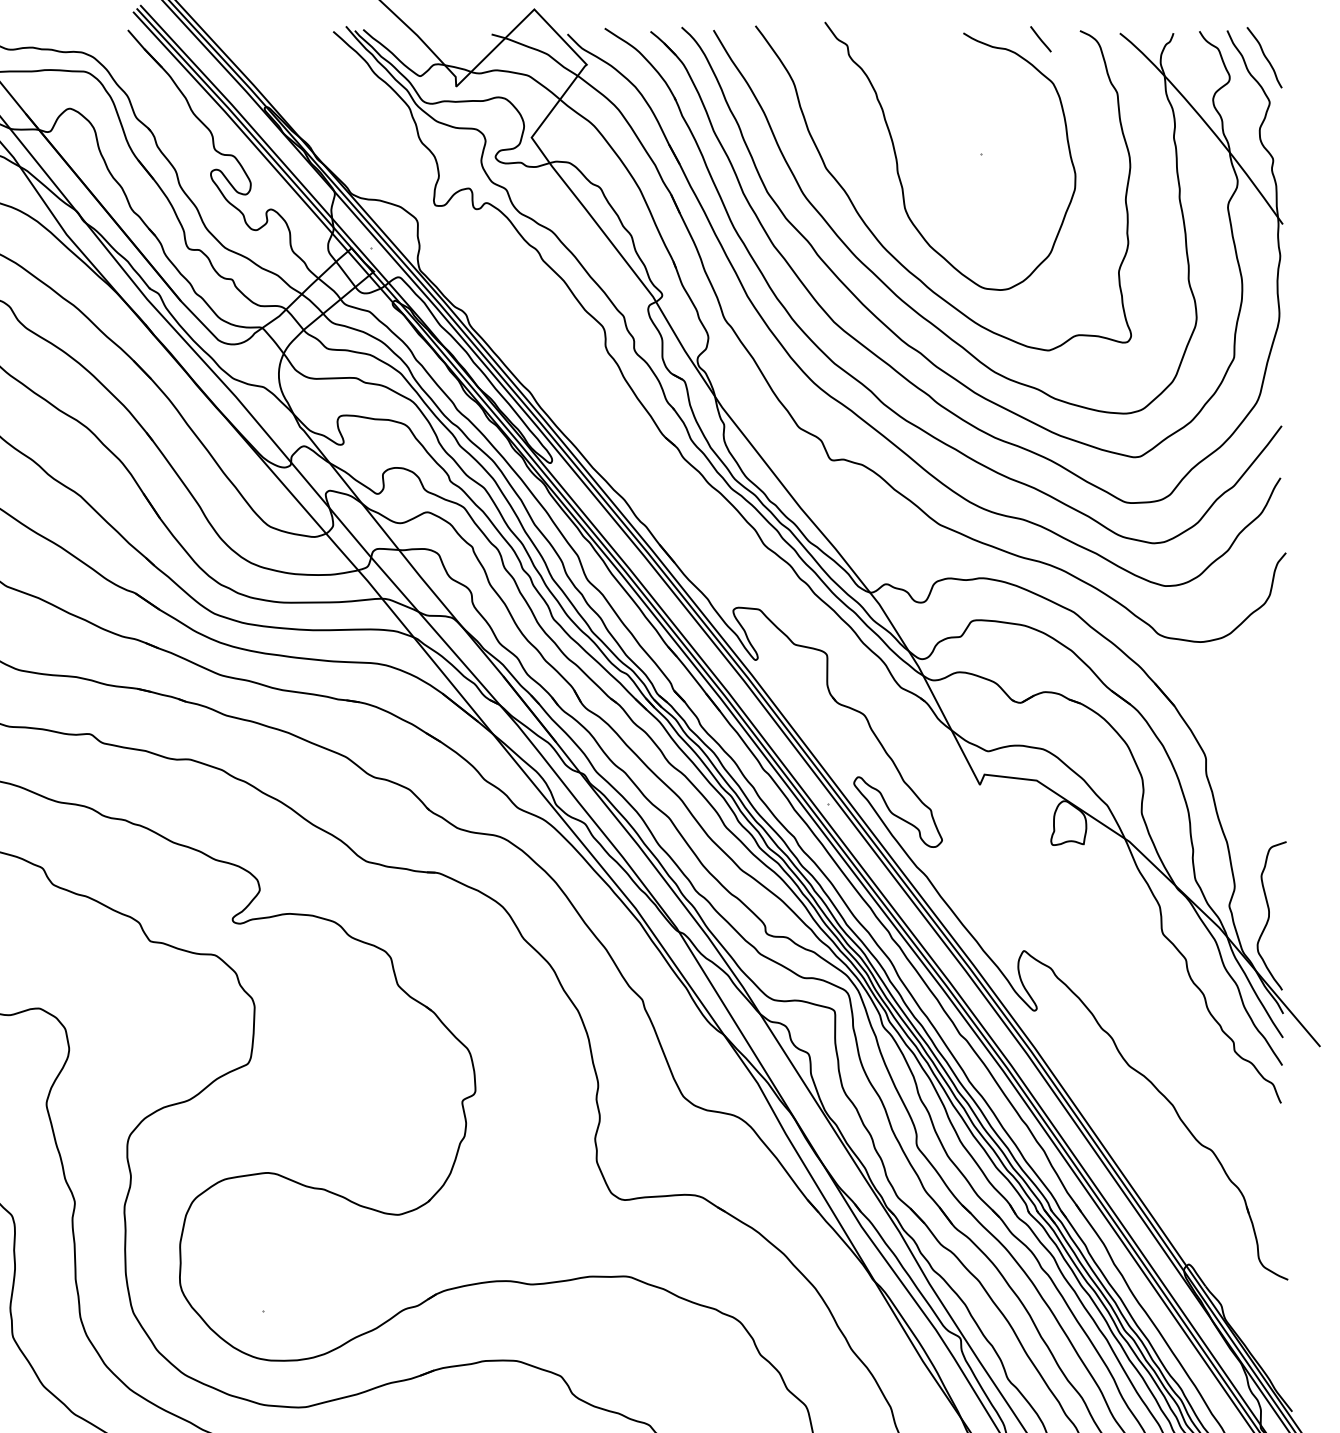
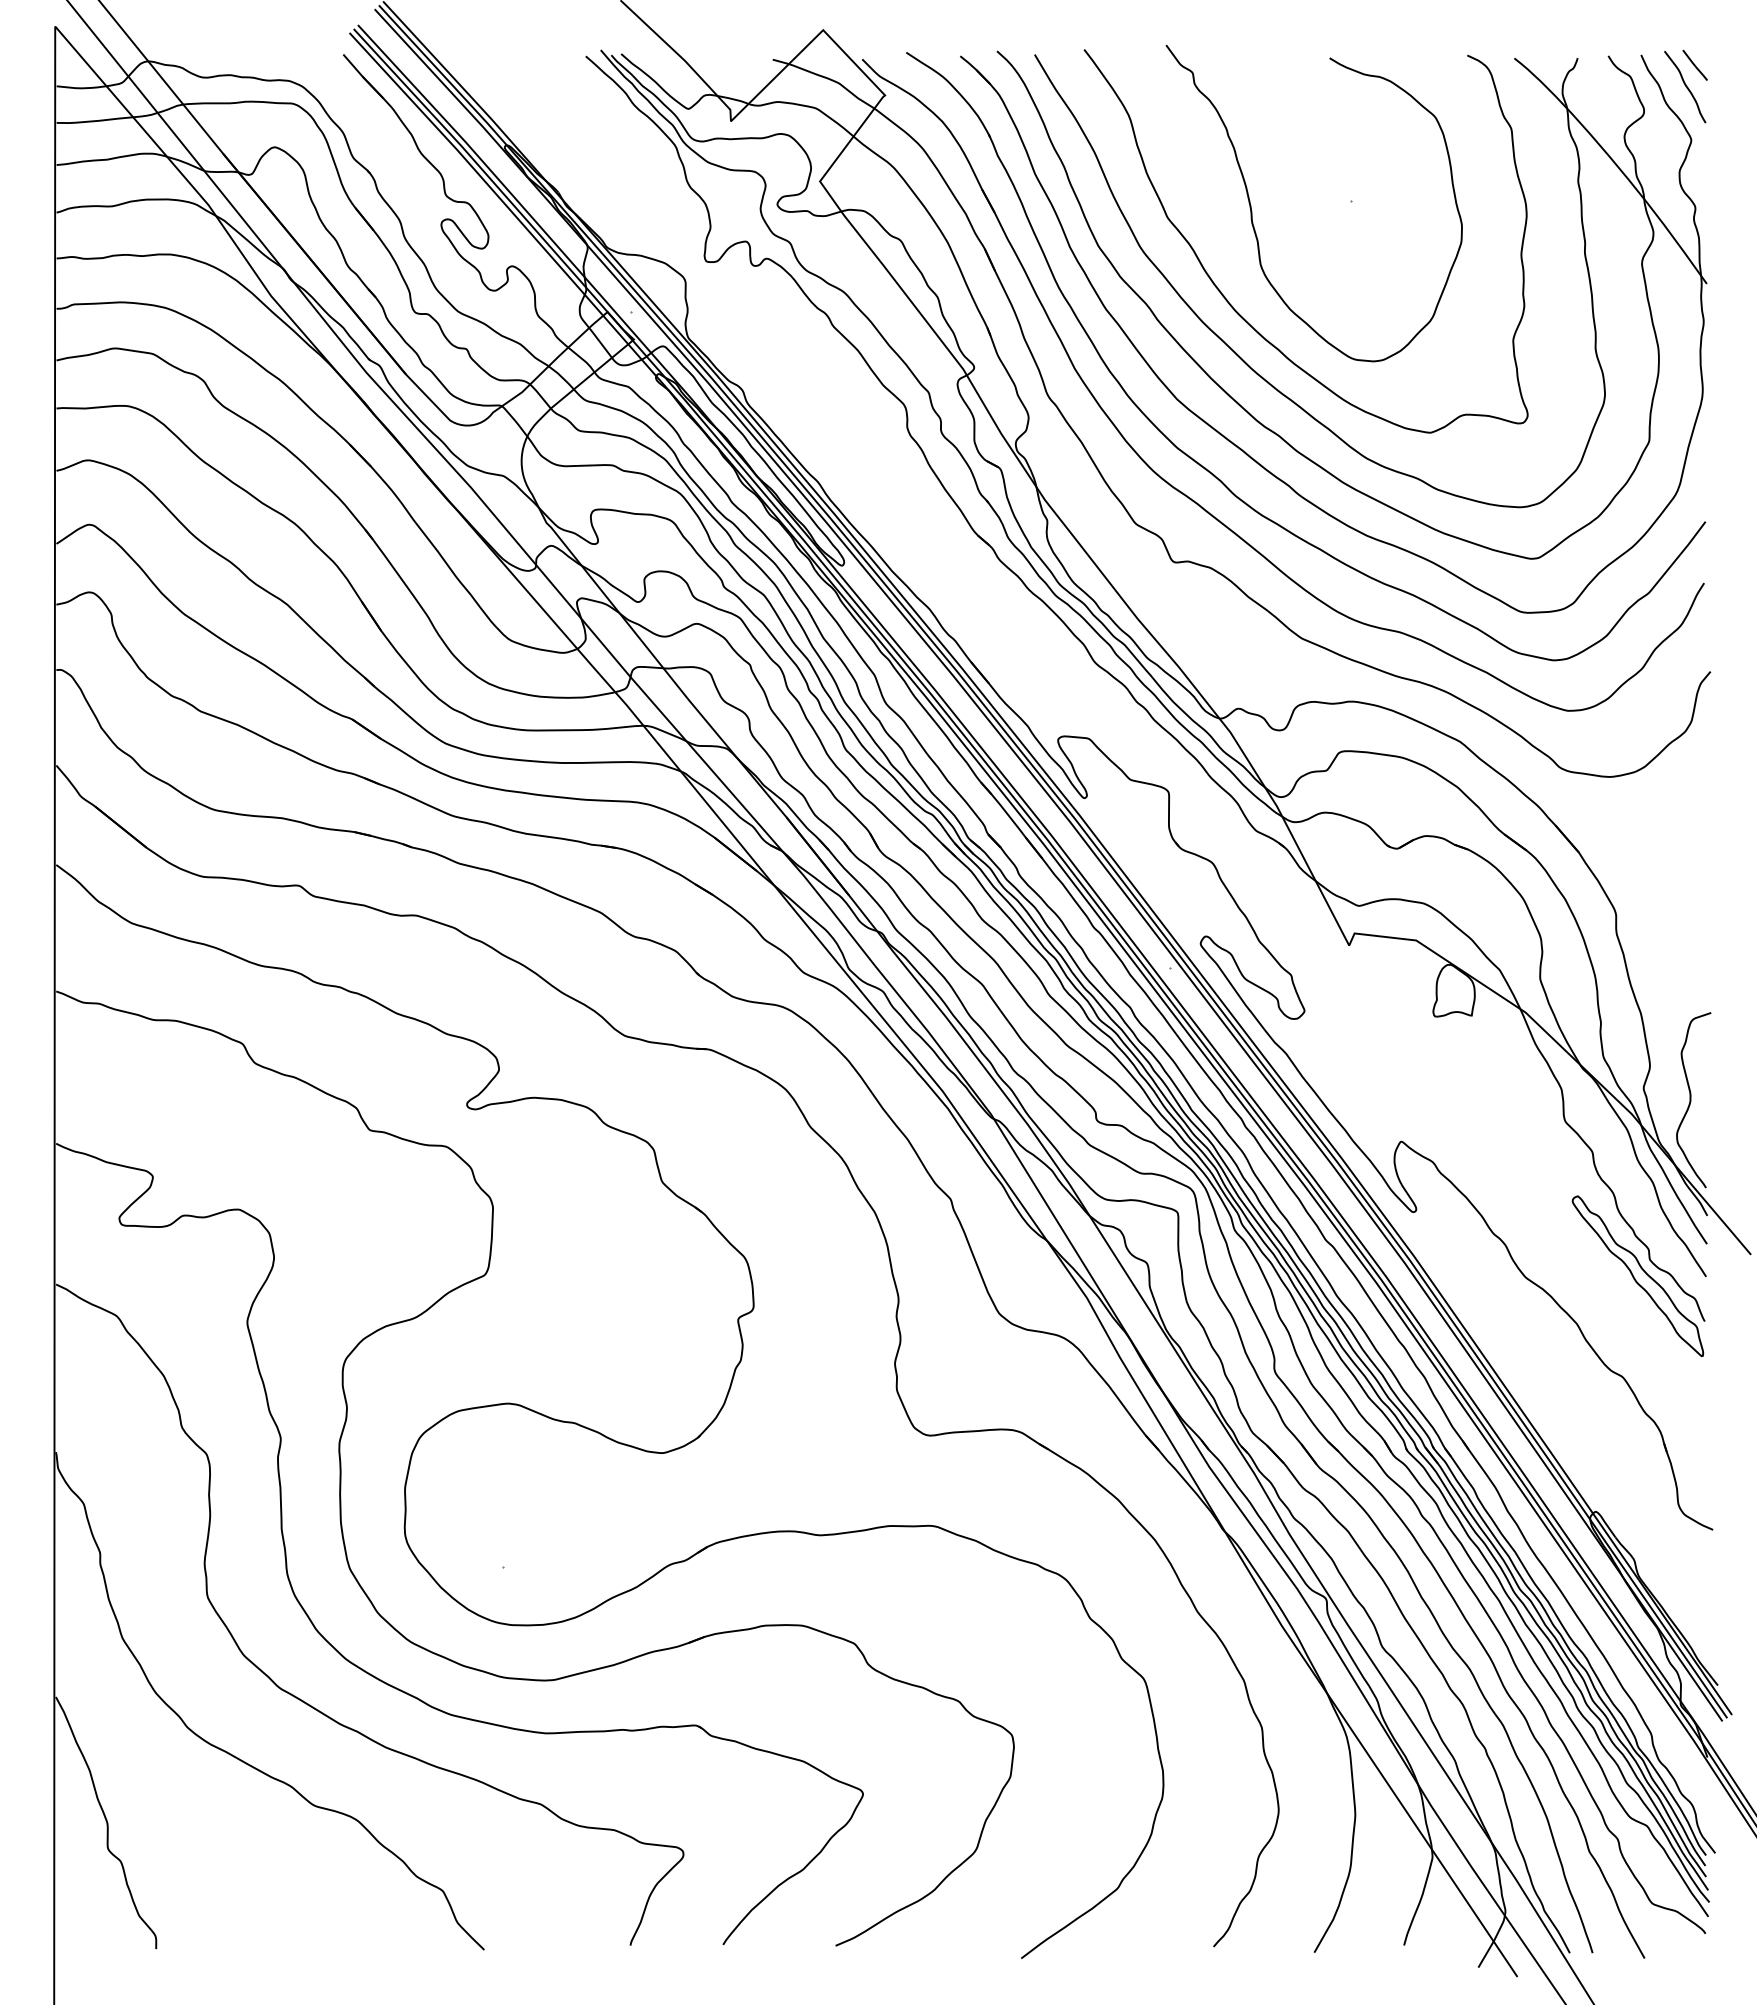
line: (1040, 38) -> (1694, 64), moved
part: (1224, 1064) -> (1637, 1275), added

